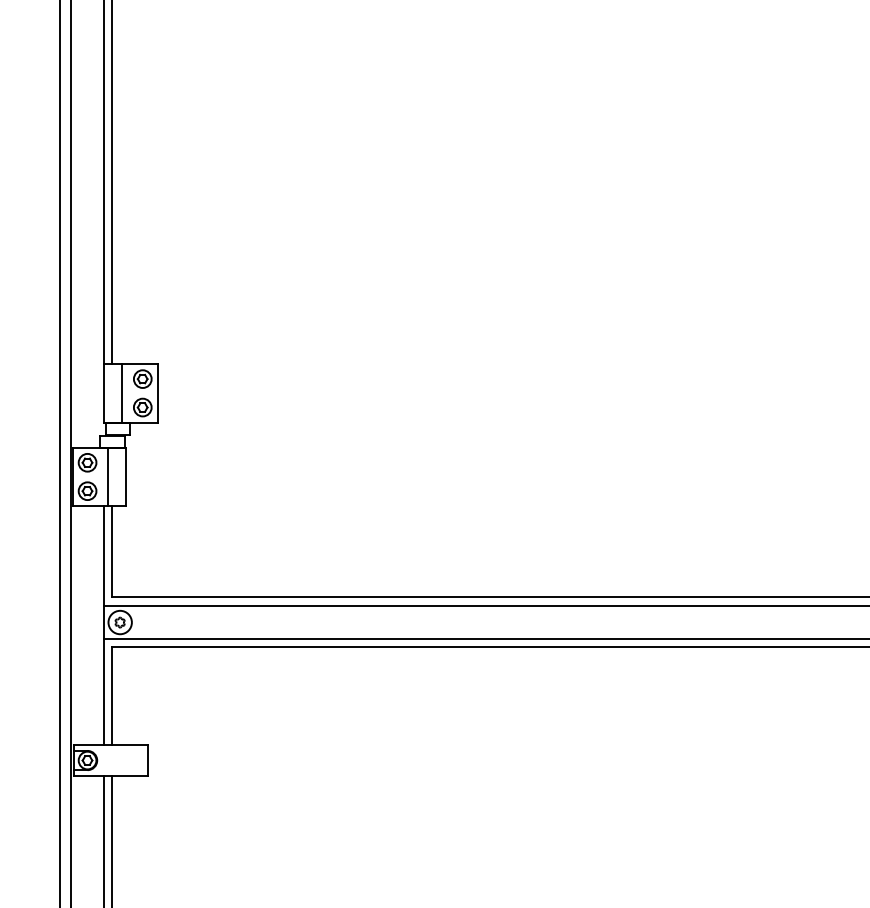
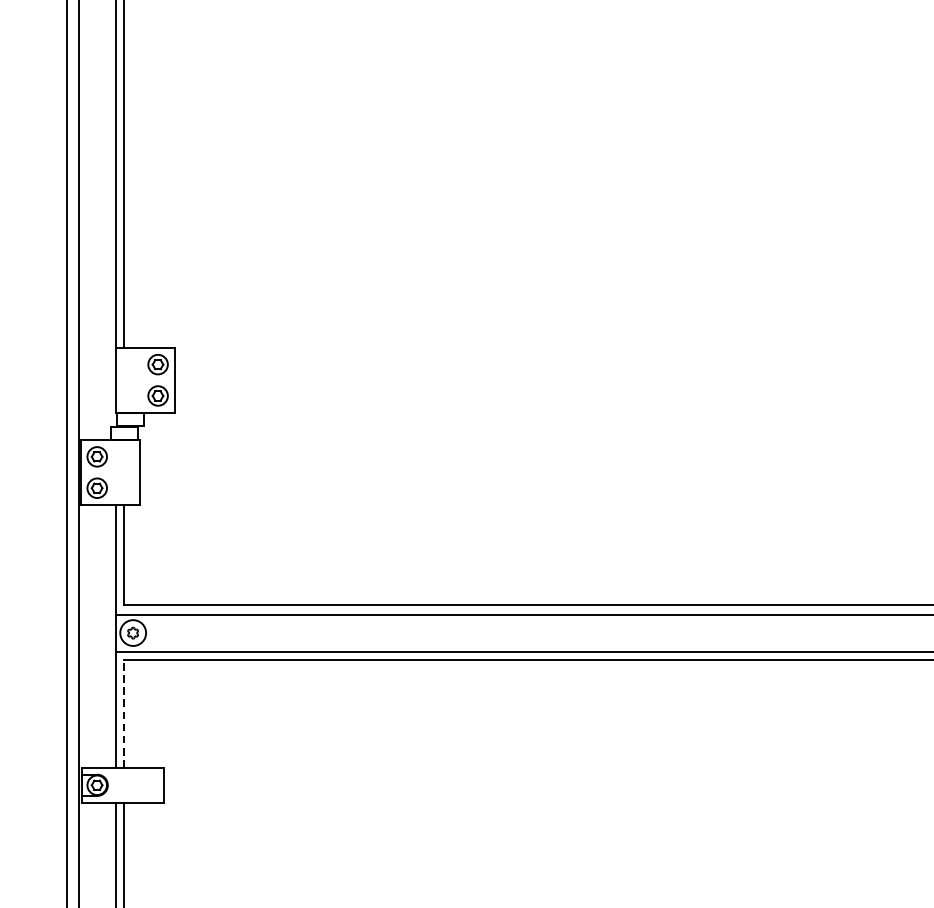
line: (122, 393) -> (135, 380), removed
line: (108, 476) -> (120, 472), removed
line: (111, 695) -> (123, 713), solid -> dashed

